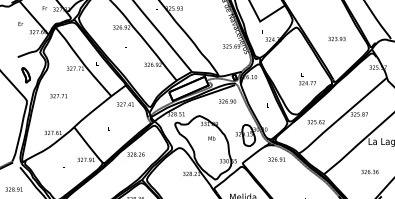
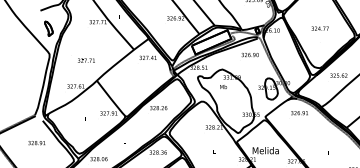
text: (307, 79) -> (320, 25), moved
text: (58, 96) -> (86, 61), moved
text: (211, 138) -> (223, 87), moved

